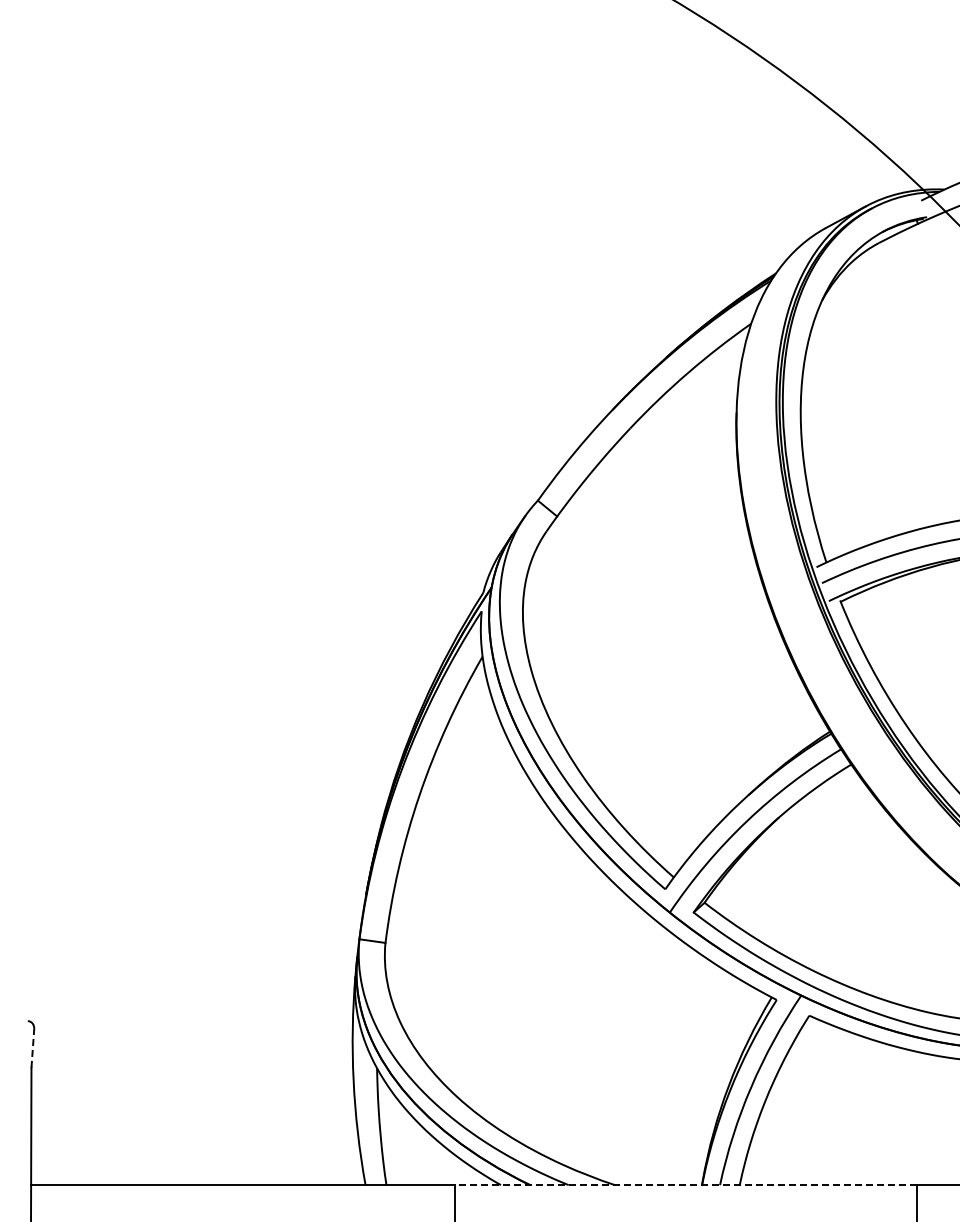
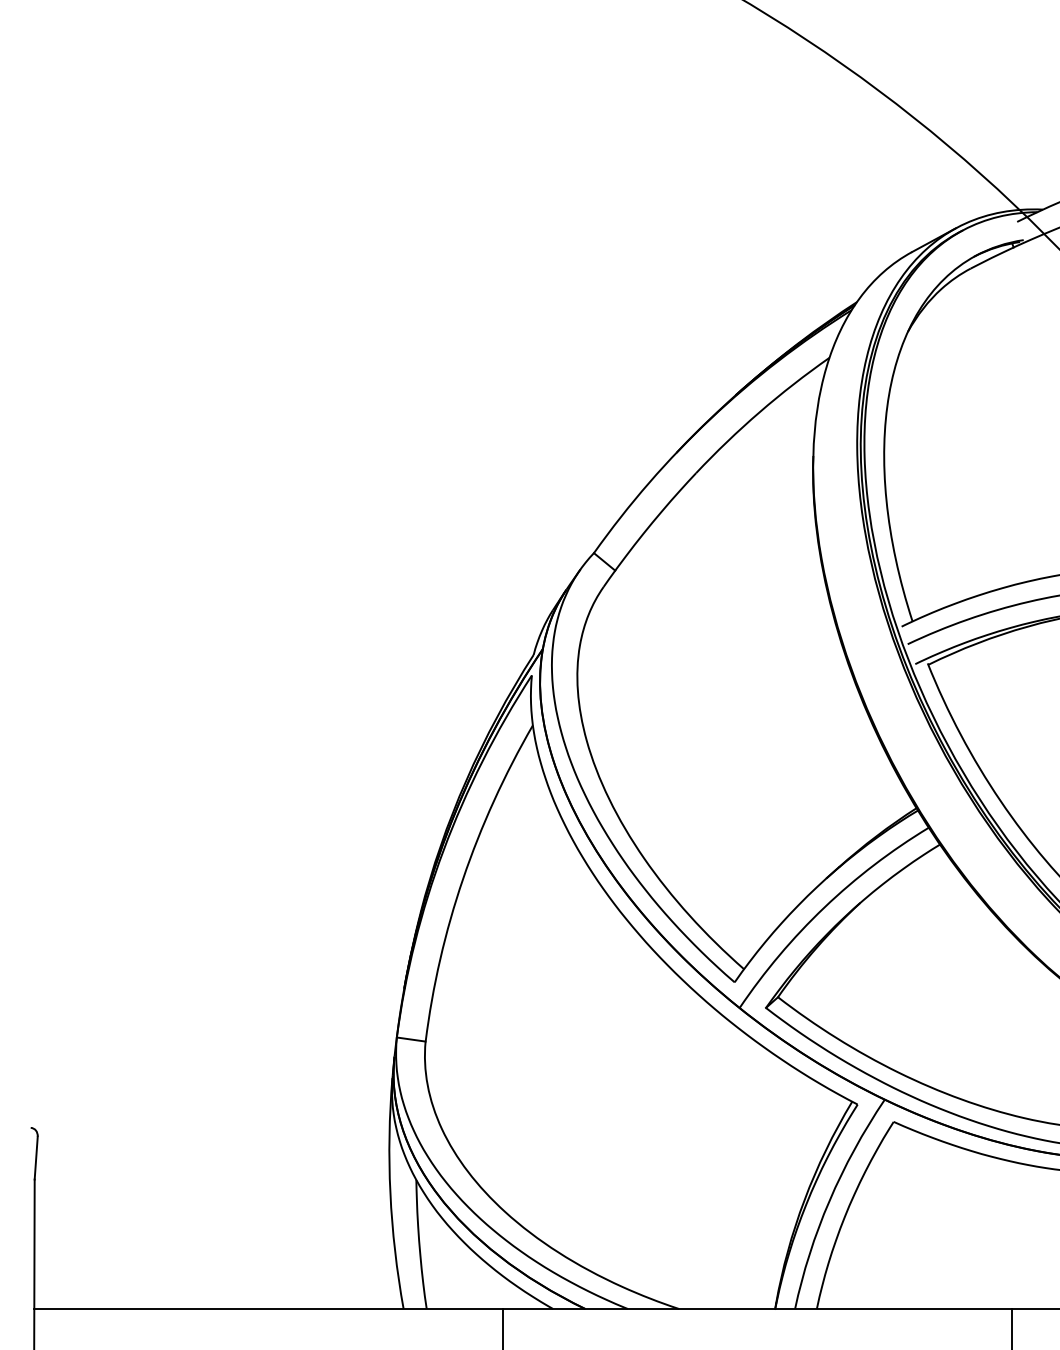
line: (32, 1047) -> (35, 1157), dashed -> solid
line: (686, 1185) -> (758, 1309), dashed -> solid

